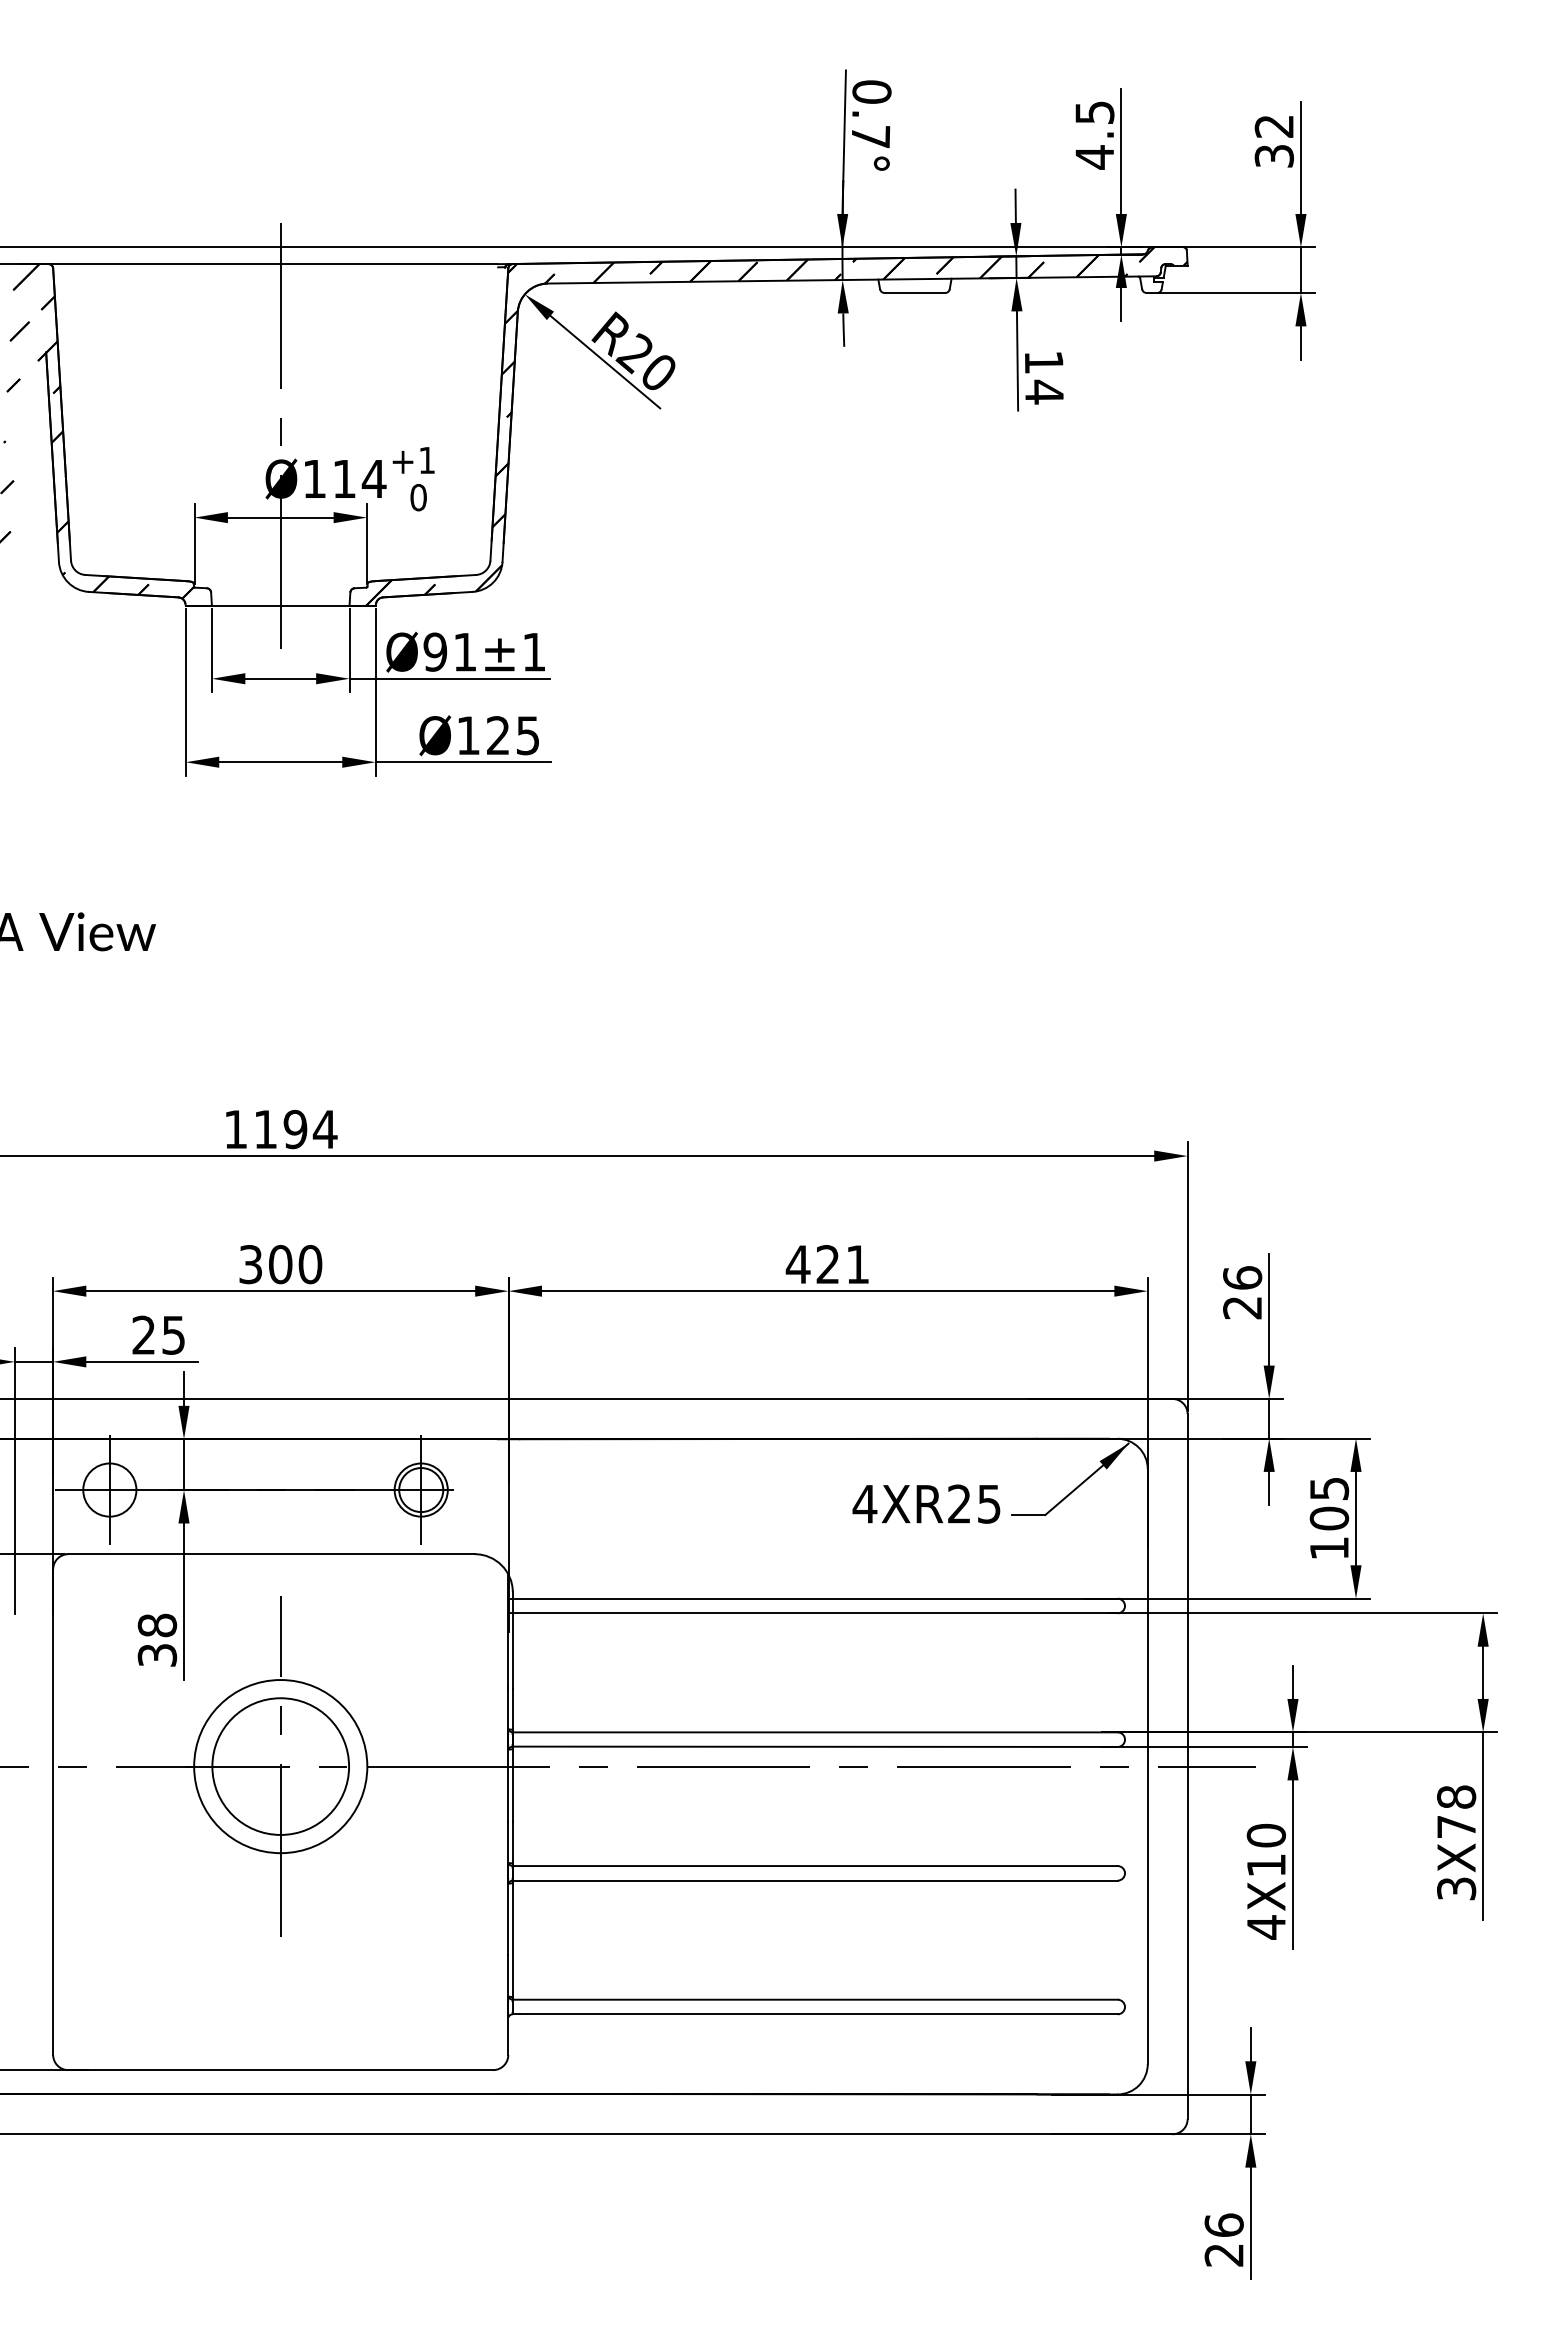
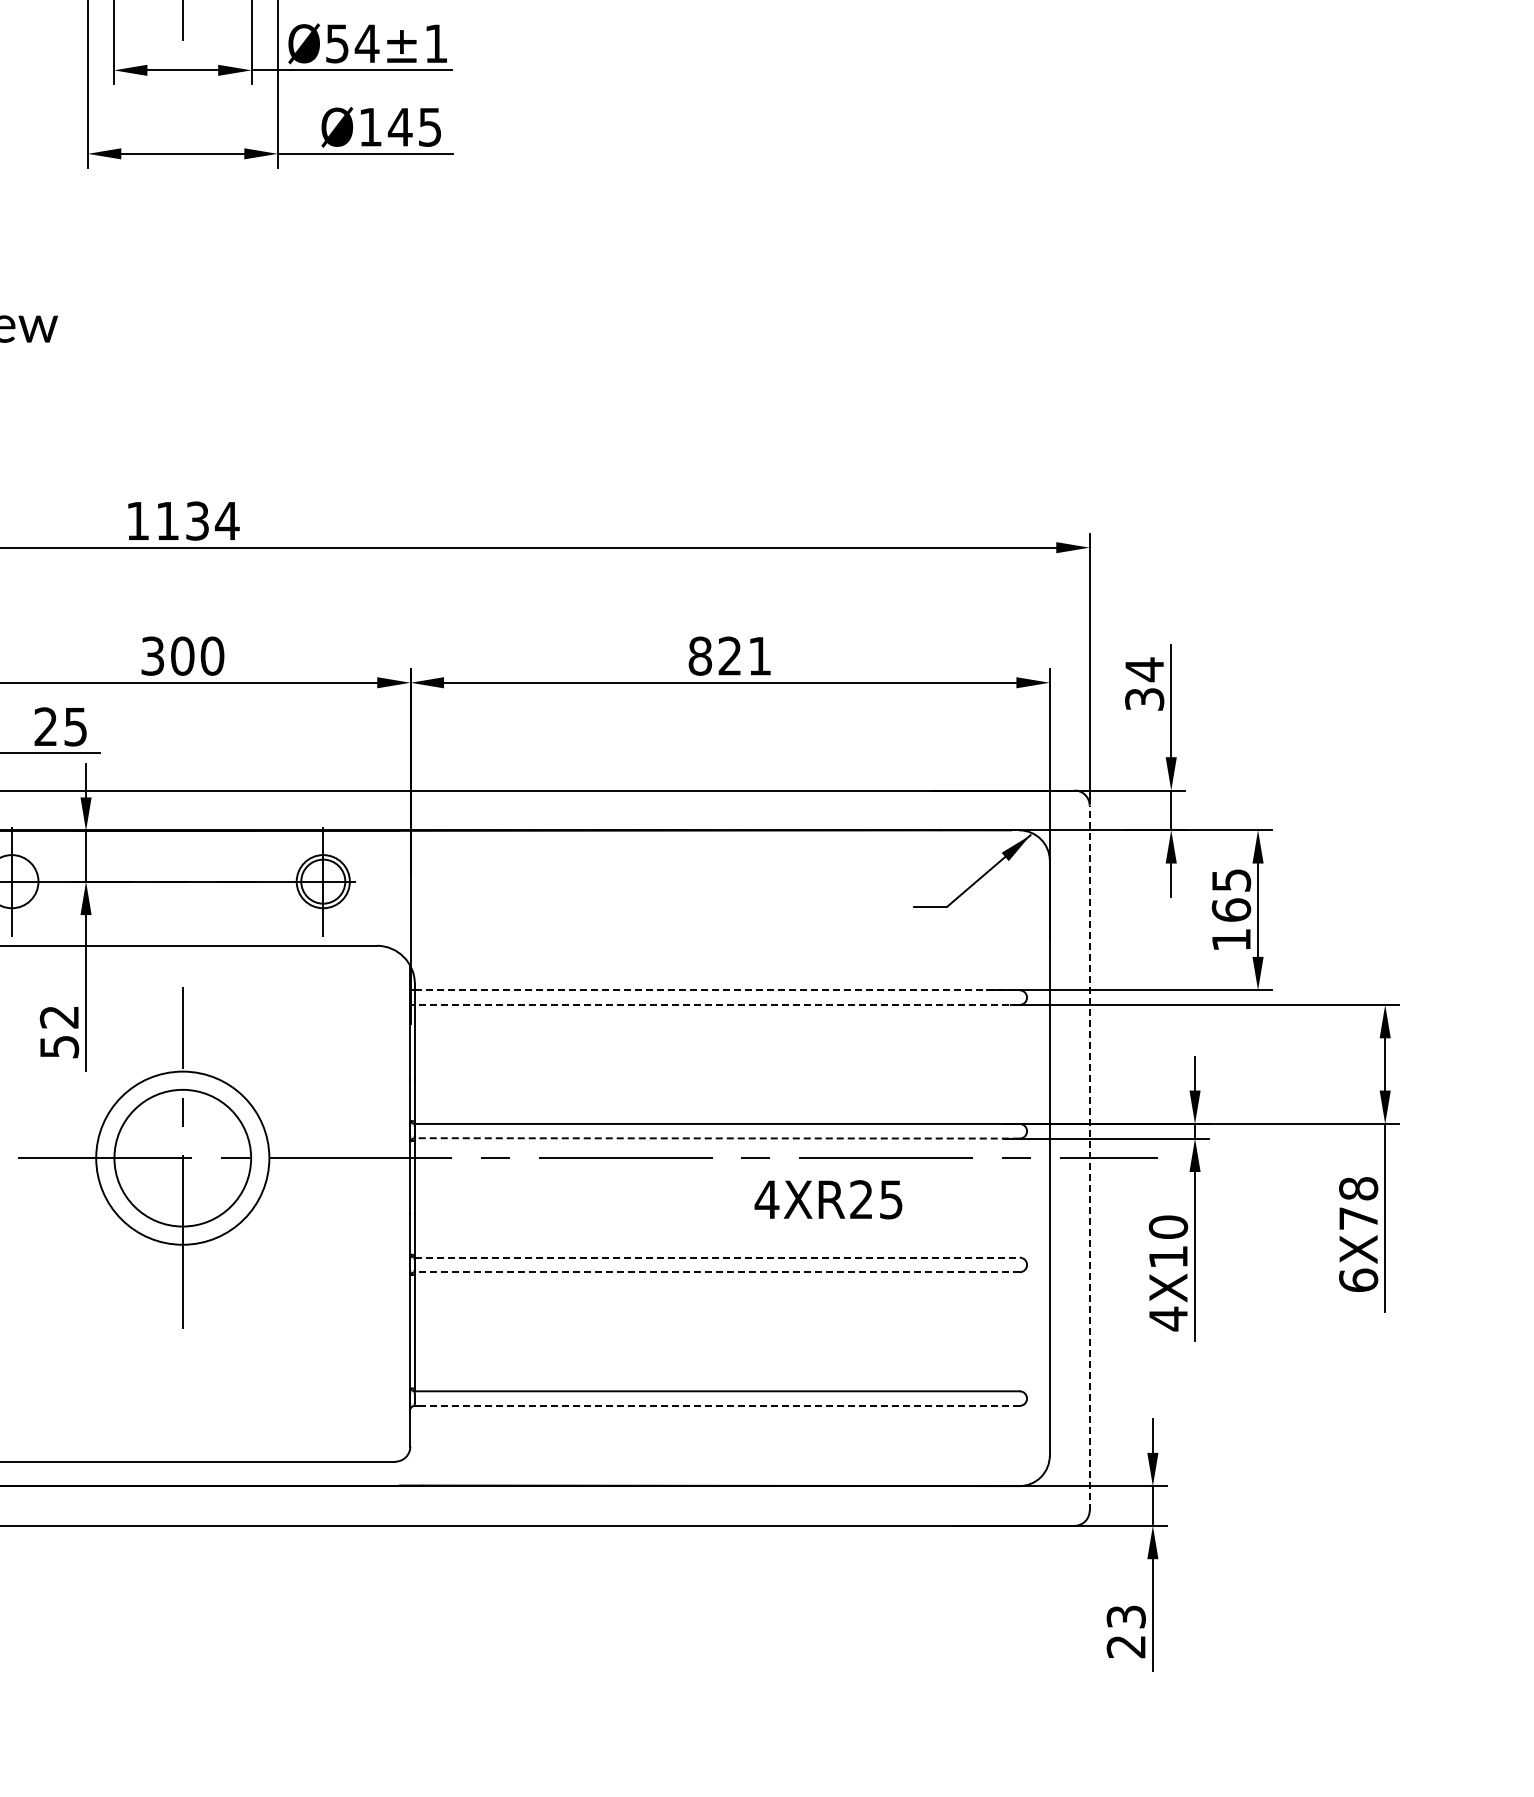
text: (450, 651) -> (352, 43), Ø91±1 -> Ø54±1
text: (497, 735) -> (399, 127), Ø125 -> Ø145
text: (295, 1129) -> (197, 521), 1194 -> 1134
text: (797, 1264) -> (699, 656), 421 -> 821
text: (1242, 1292) -> (1144, 684), 26 -> 34
text: (926, 1503) -> (828, 1199), moved
text: (1328, 1518) -> (1230, 910), 105 -> 165
line: (815, 1598) -> (717, 990), solid -> dashed
line: (813, 1613) -> (715, 1005), solid -> dashed
text: (157, 1639) -> (59, 1031), 38 -> 52
line: (814, 1746) -> (716, 1138), solid -> dashed
line: (1187, 1766) -> (1089, 1158), solid -> dashed
line: (815, 1866) -> (717, 1258), solid -> dashed
line: (814, 1880) -> (716, 1272), solid -> dashed
text: (1456, 1888) -> (1358, 1280), 3X78 -> 6X78
line: (819, 2014) -> (721, 1406), solid -> dashed
text: (1223, 2224) -> (1125, 1616), 26 -> 23

